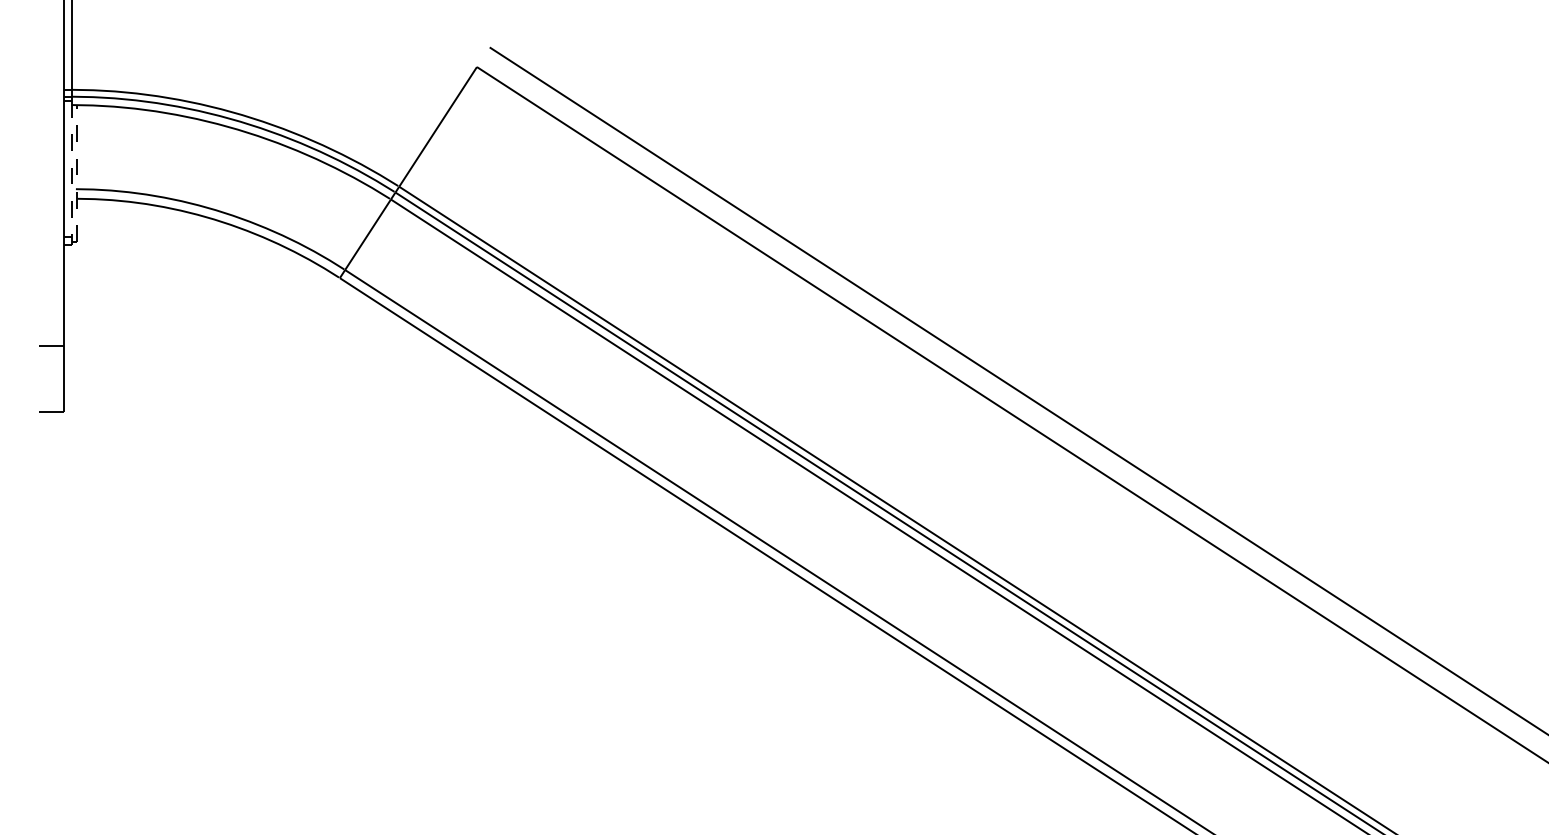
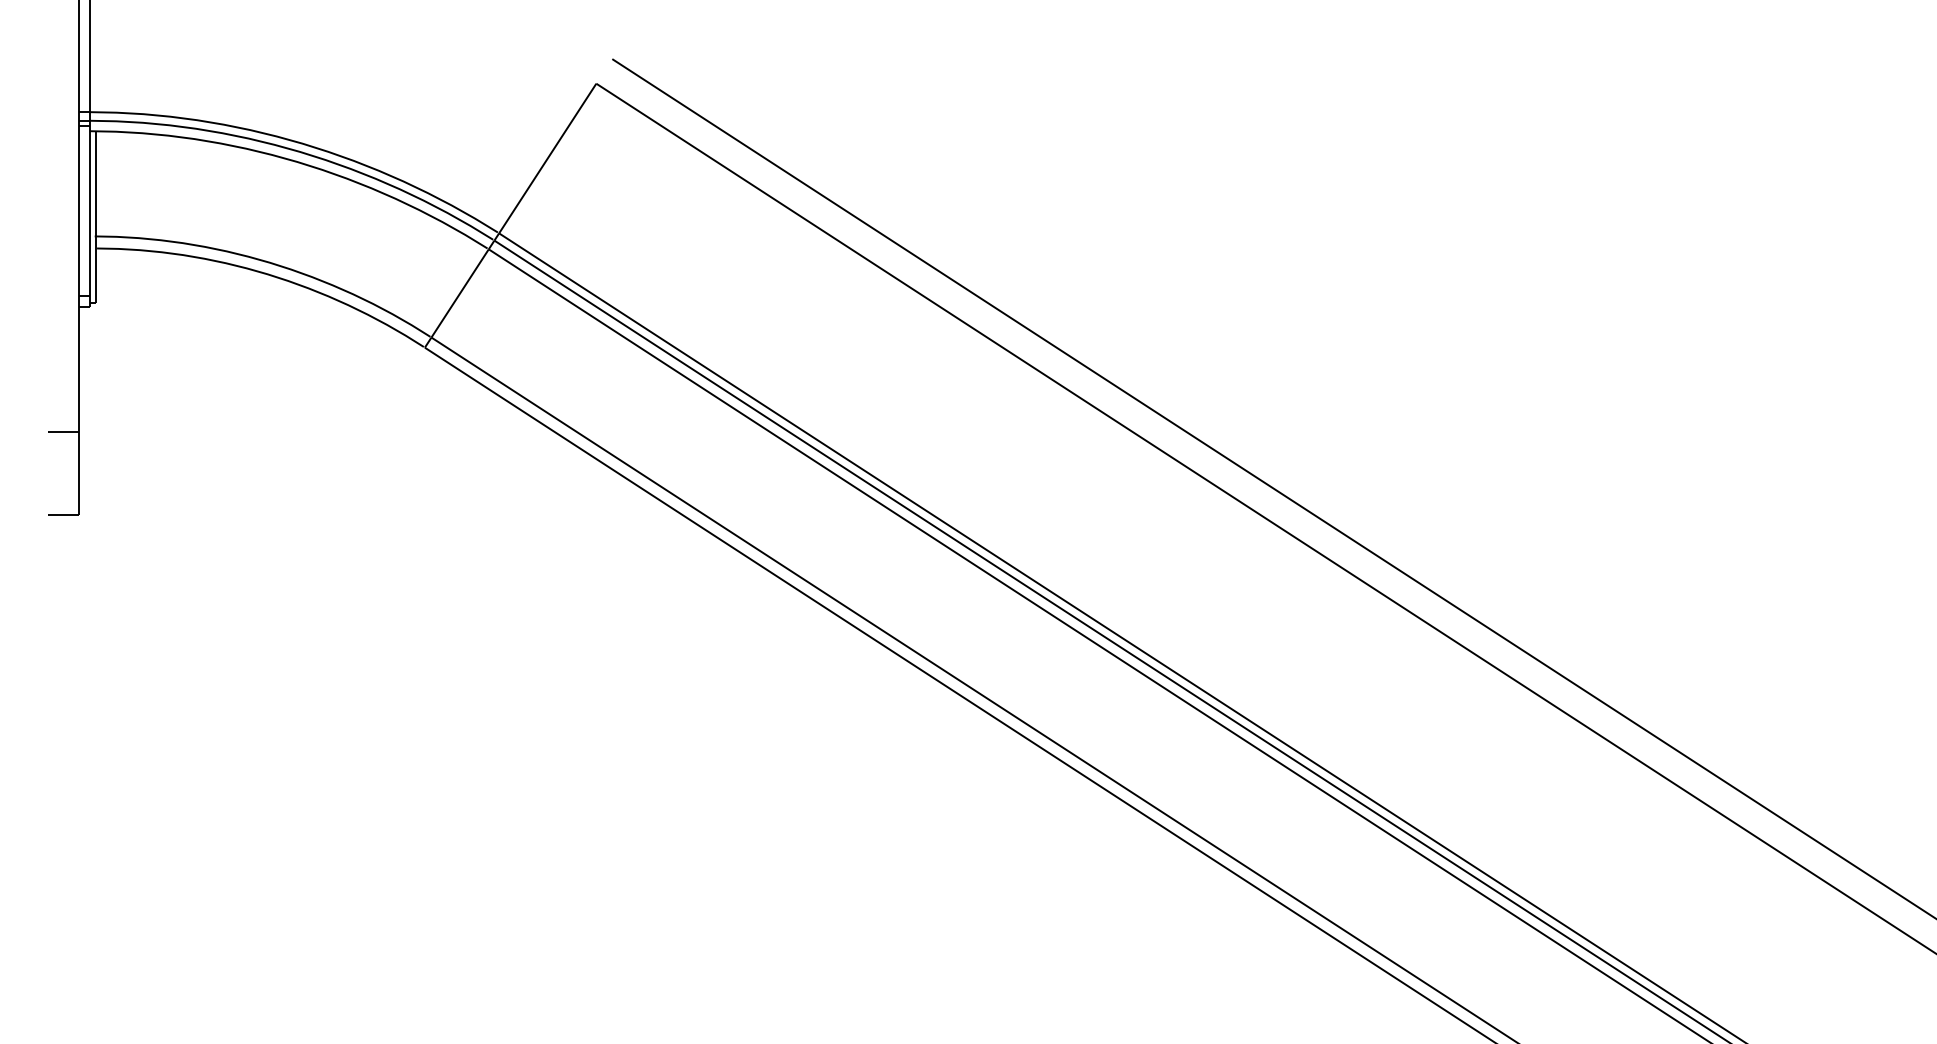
line: (71, 169) -> (89, 211), dashed -> solid
line: (77, 174) -> (96, 217), dashed -> solid

